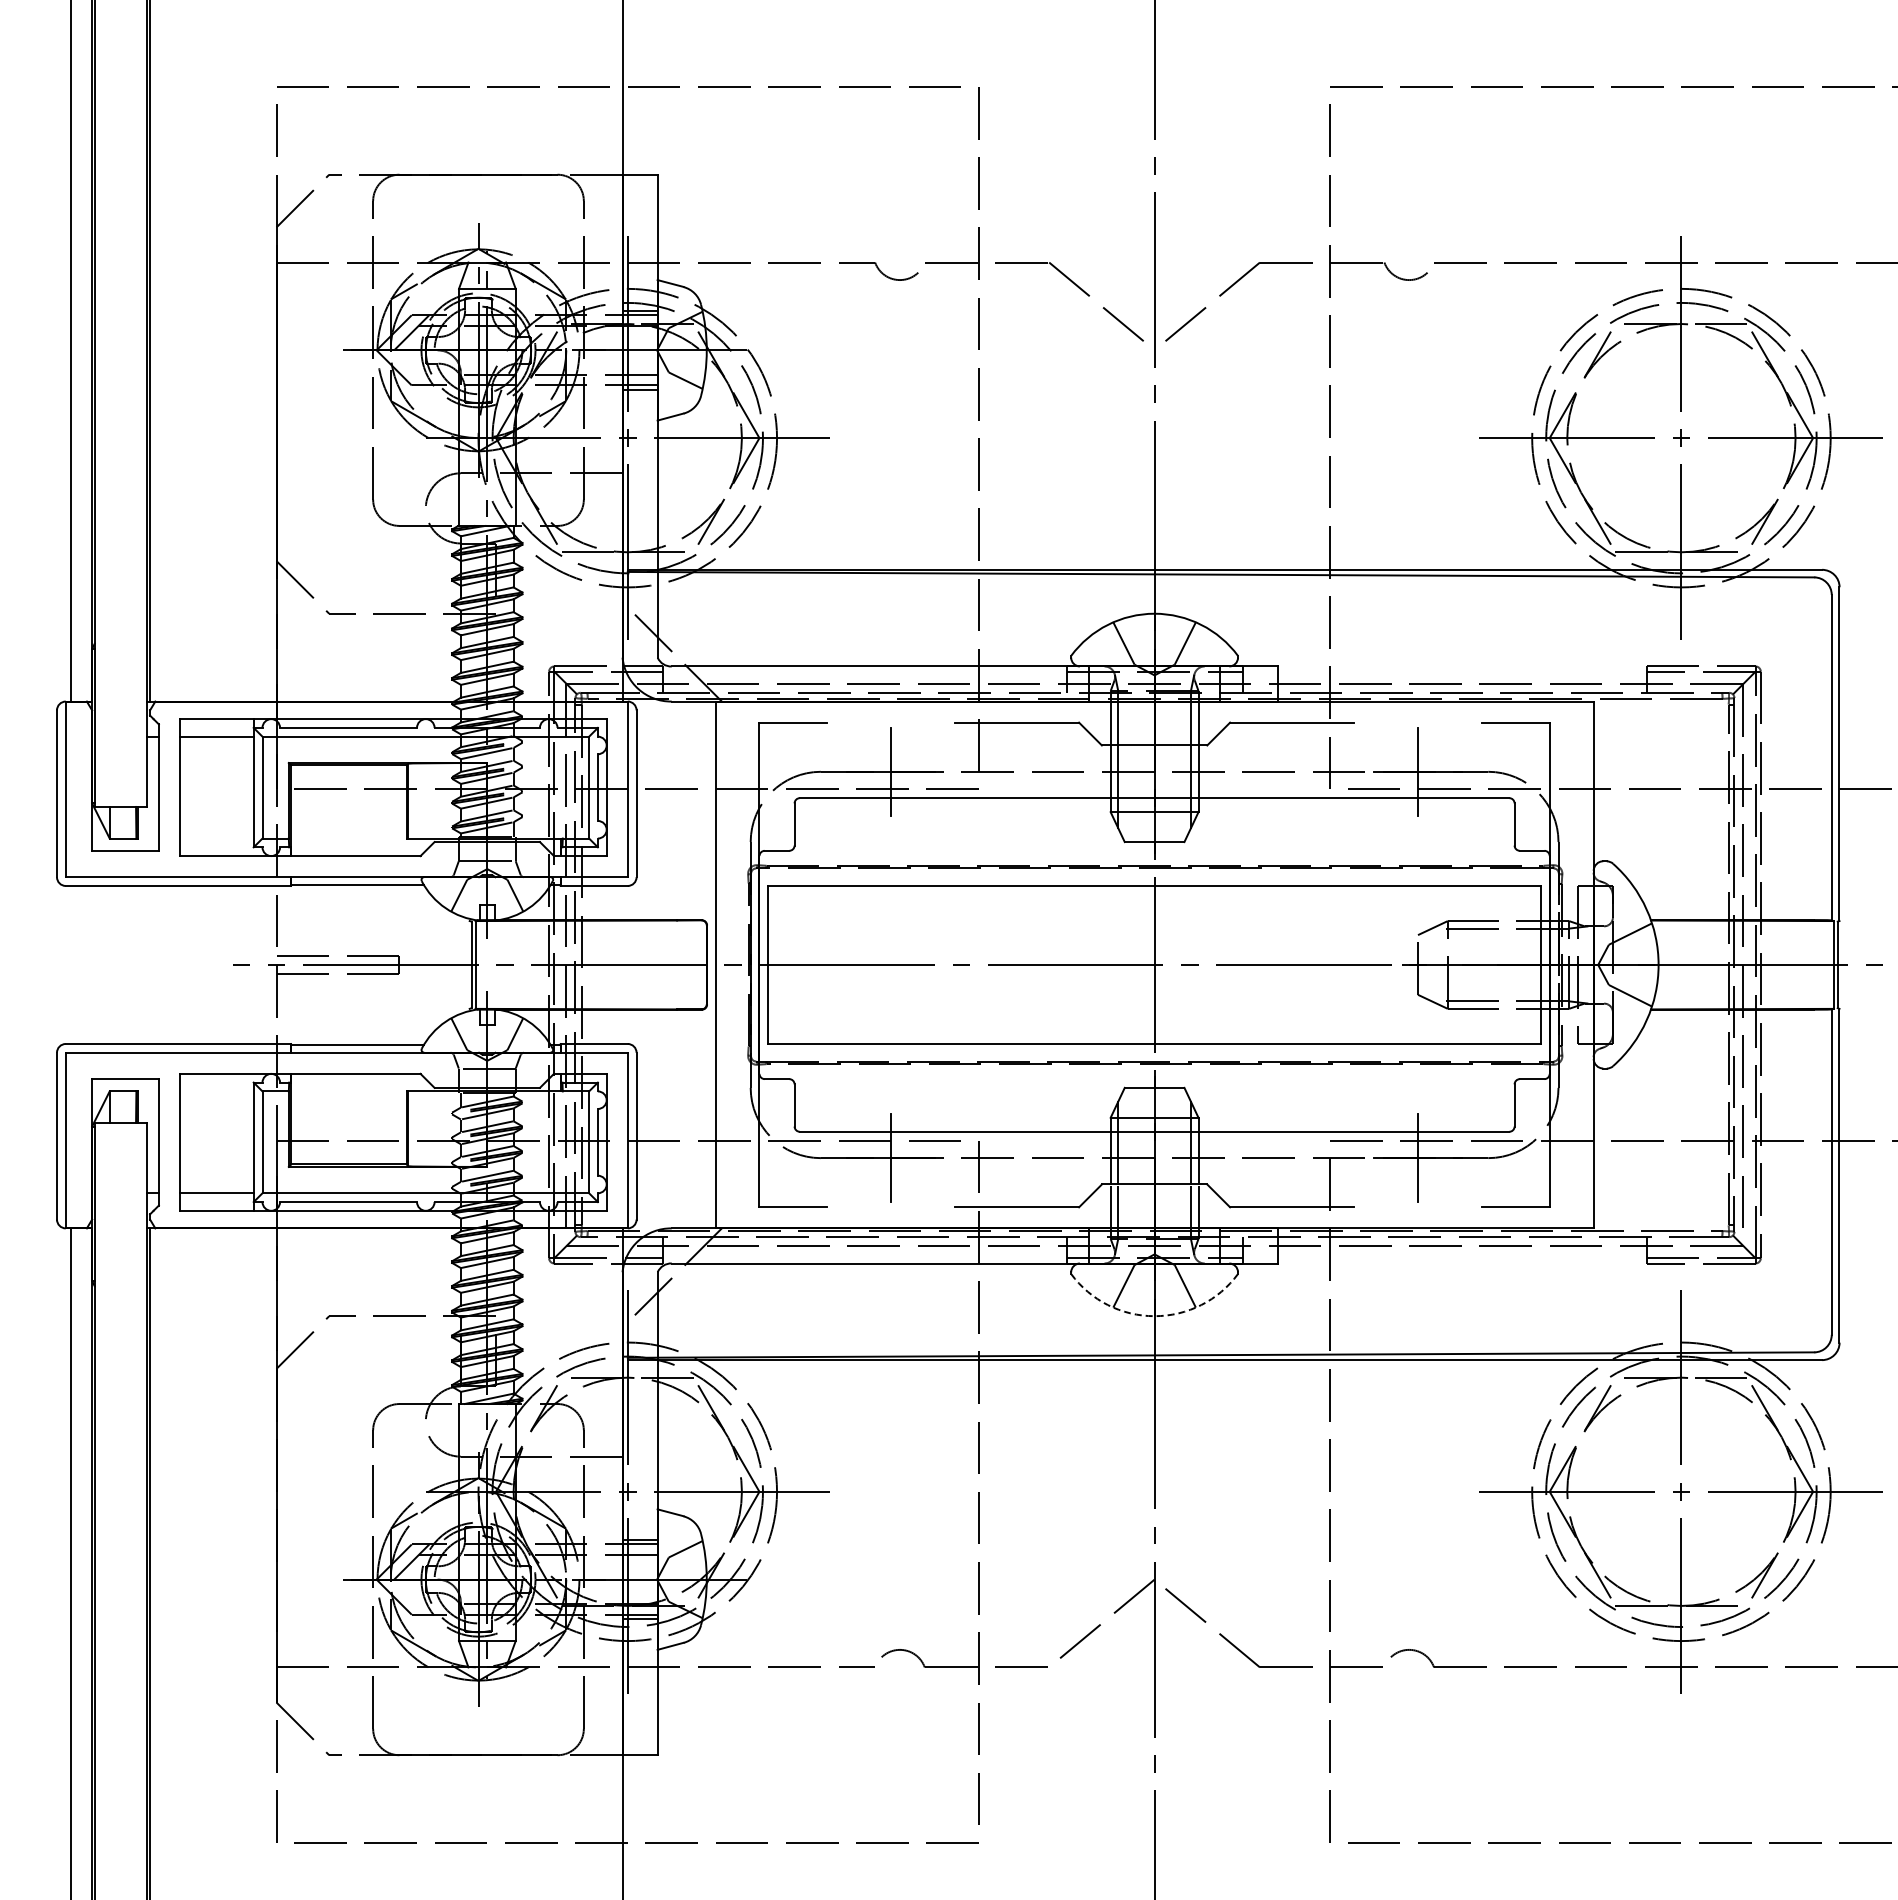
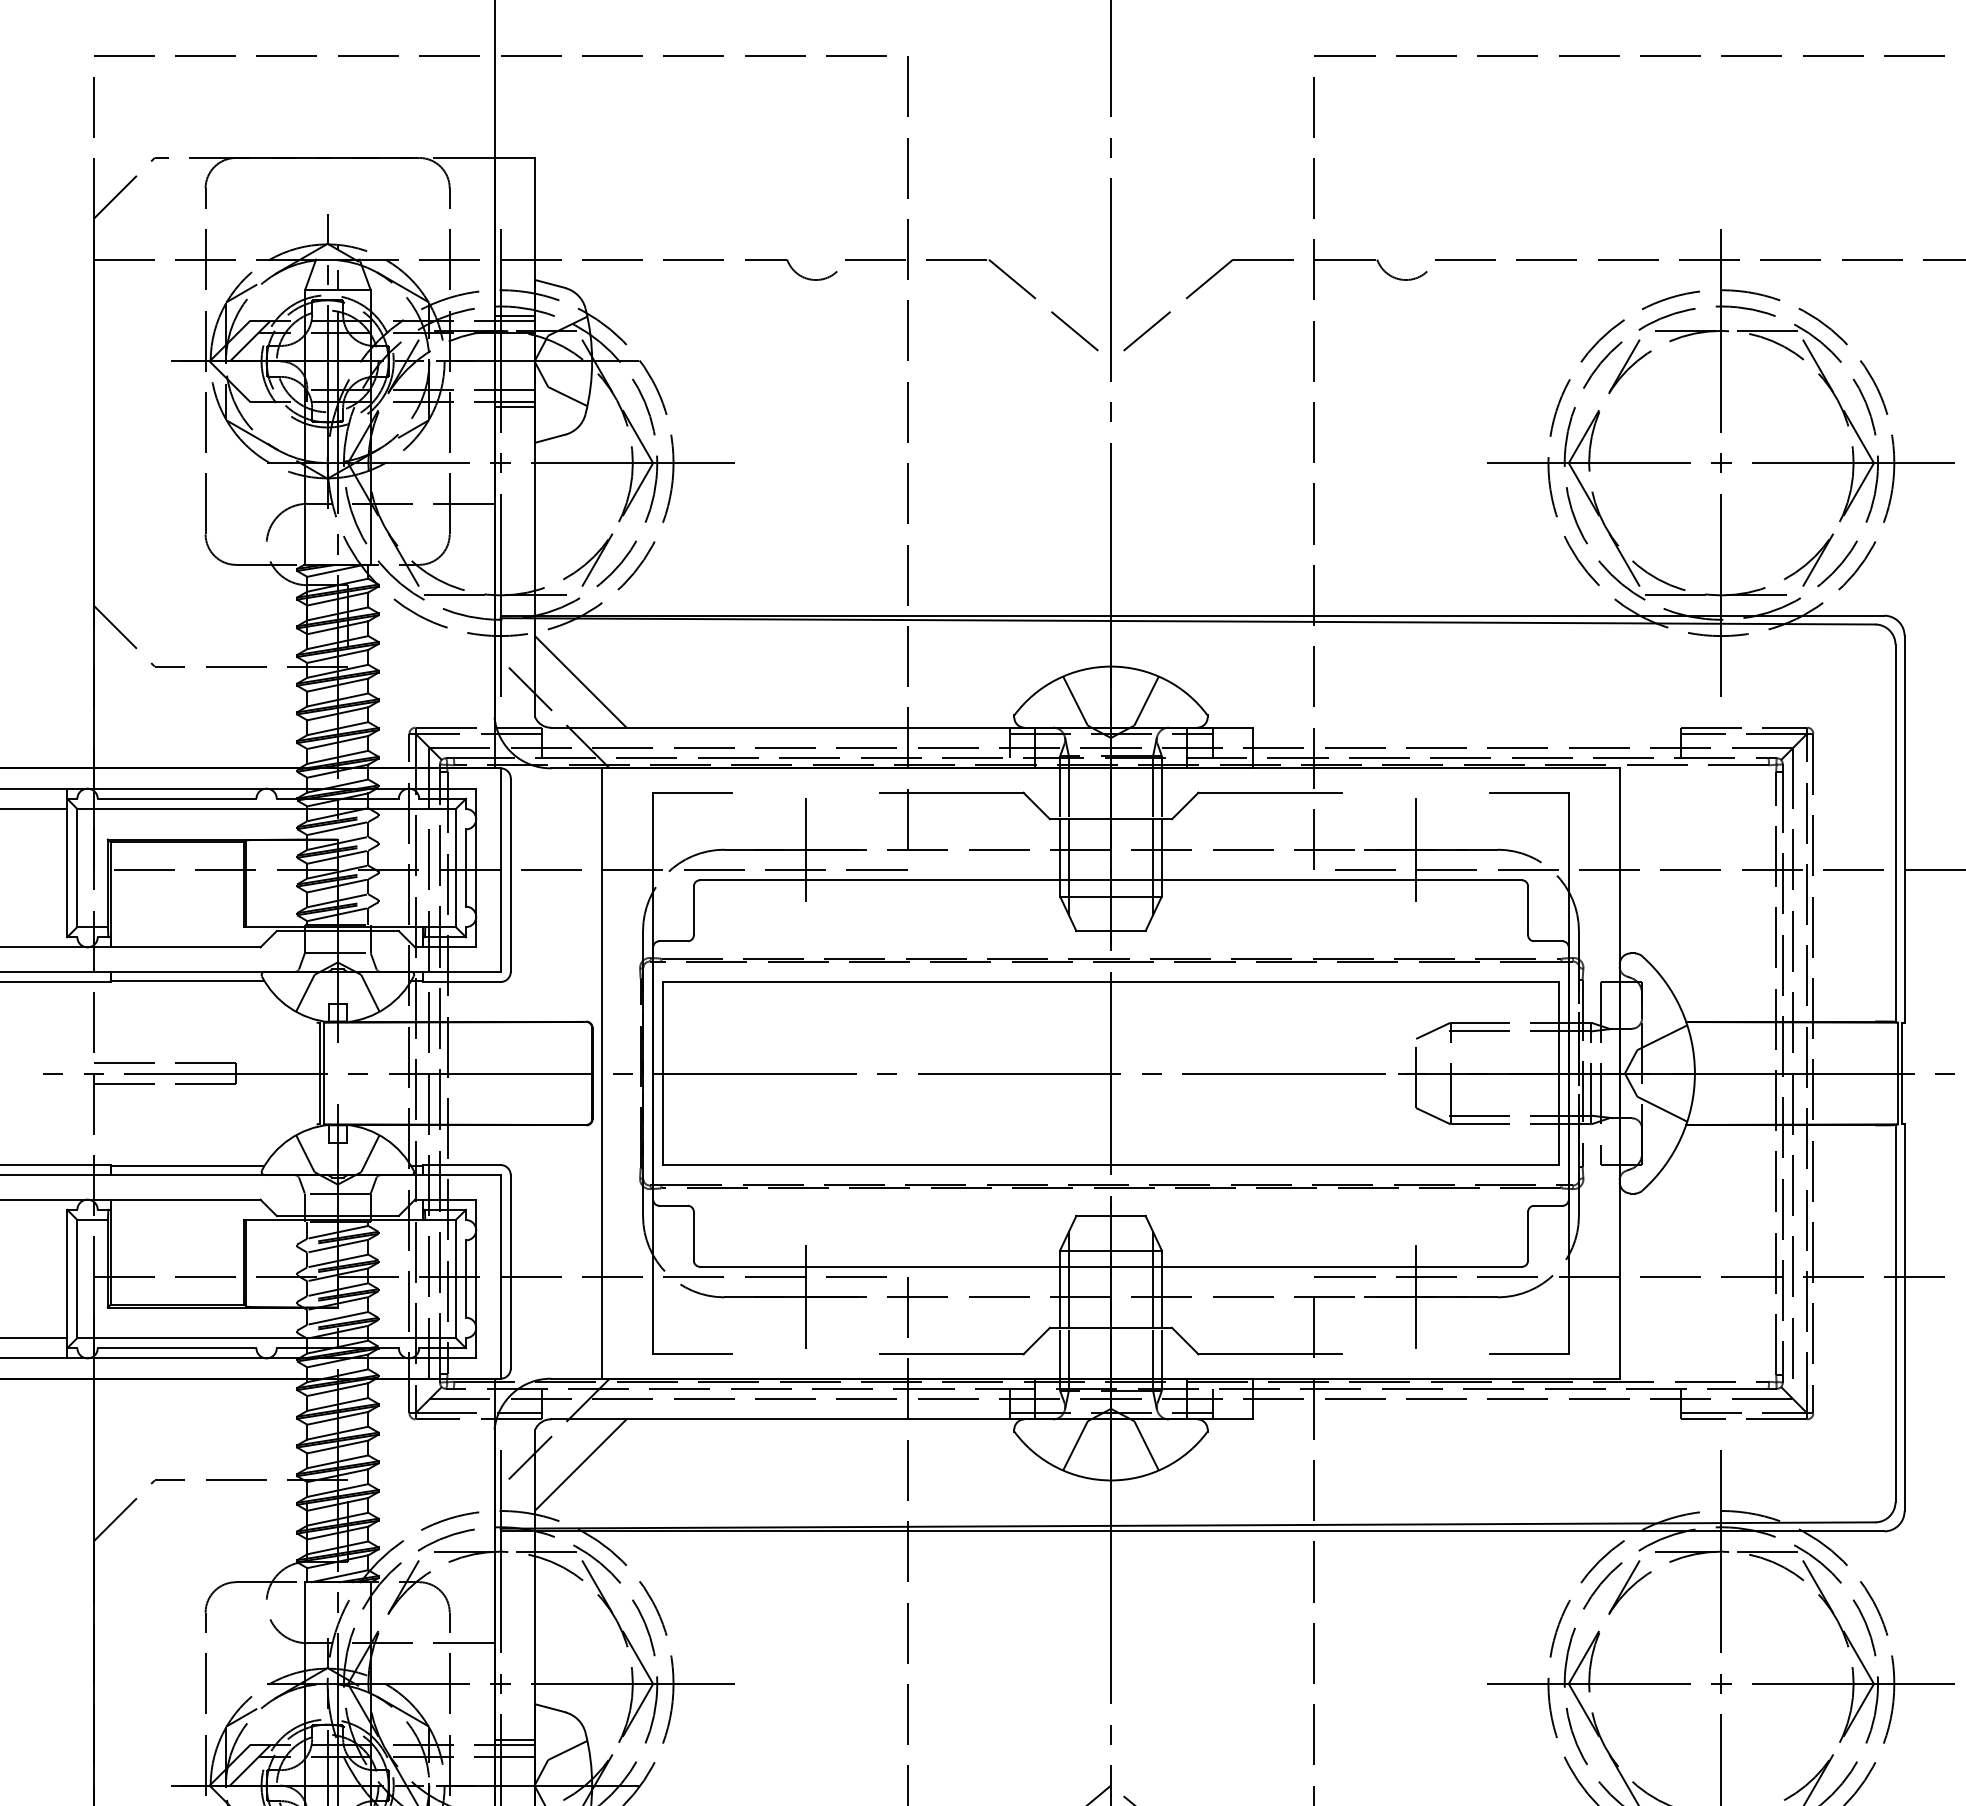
line: (696, 626) -> (580, 681), added
line: (696, 1302) -> (580, 1464), added
arc: (1154, 1316) -> (1110, 1480), dashed -> solid

